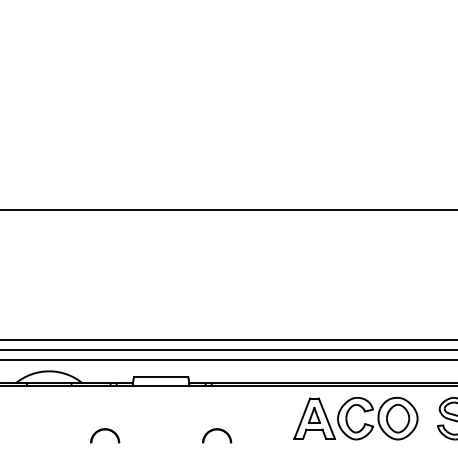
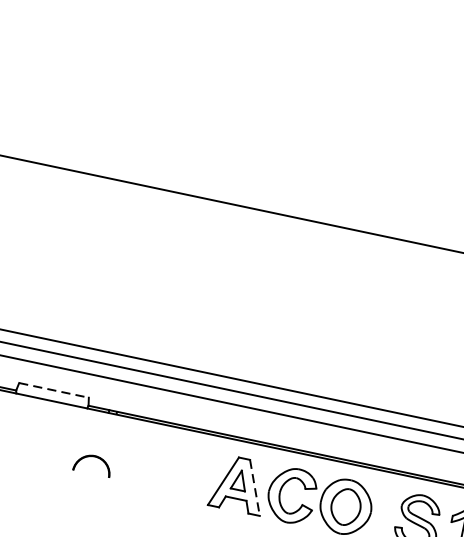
line: (161, 377) -> (54, 390), solid -> dashed
line: (326, 418) -> (254, 487), solid -> dashed
part: (217, 435) -> (93, 464), moved

